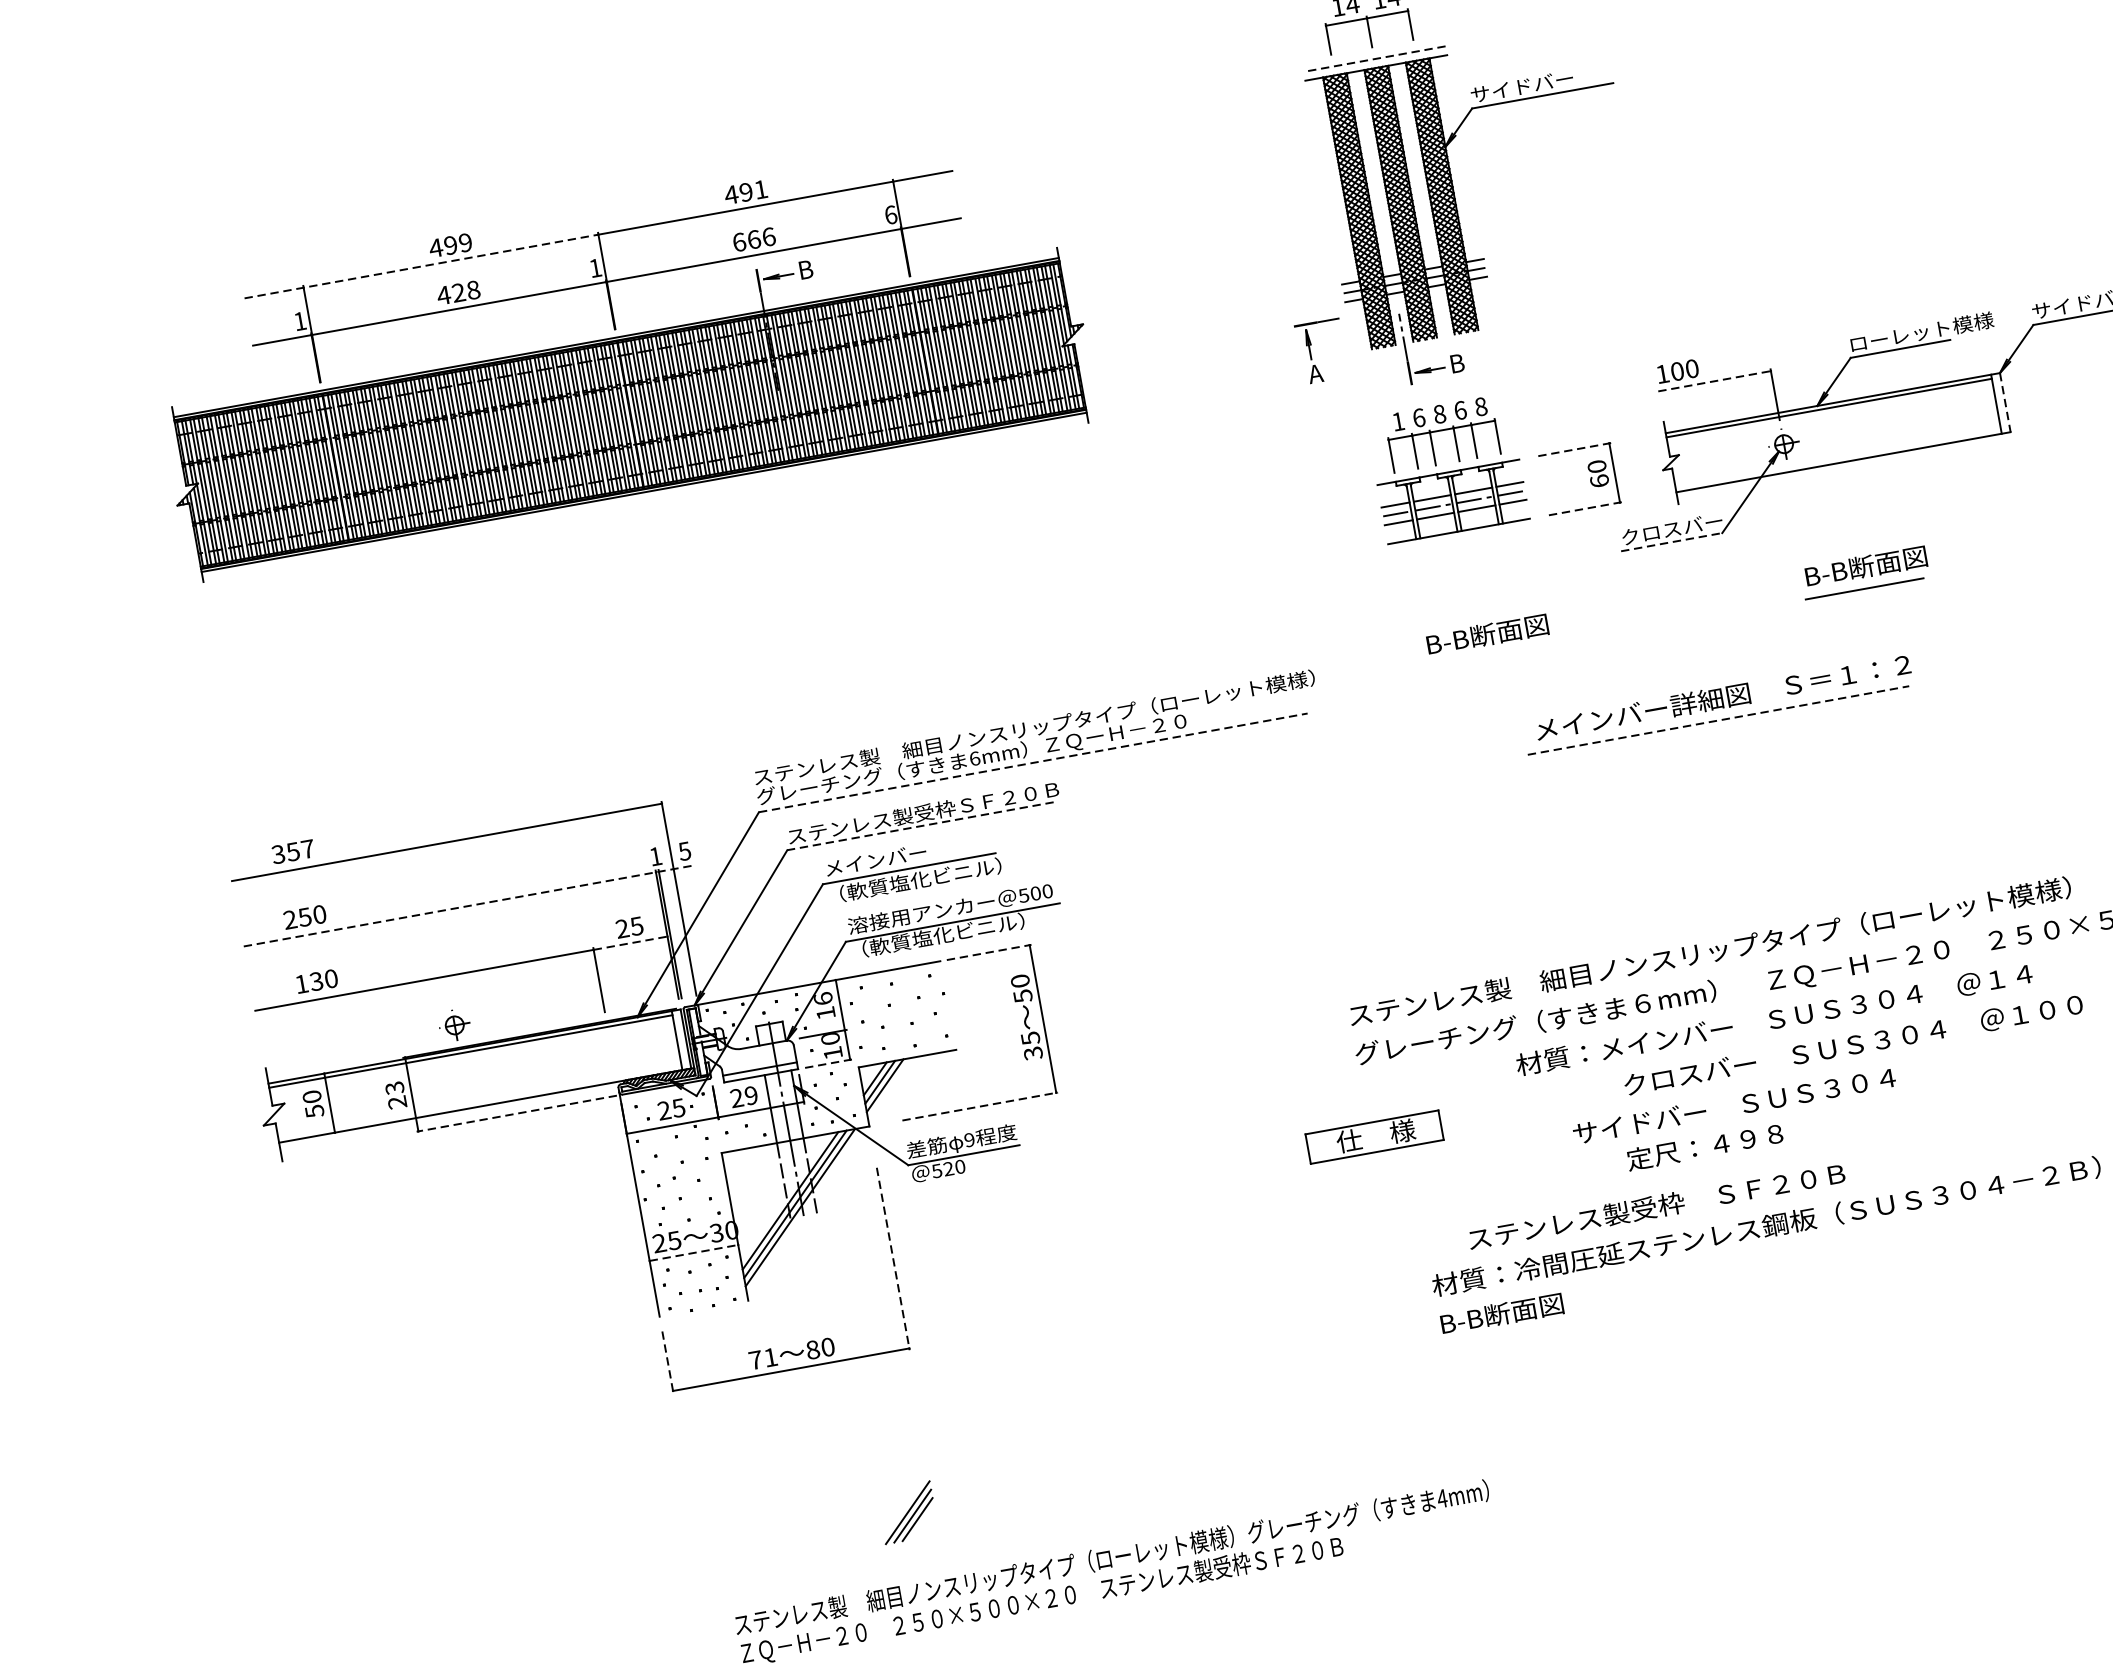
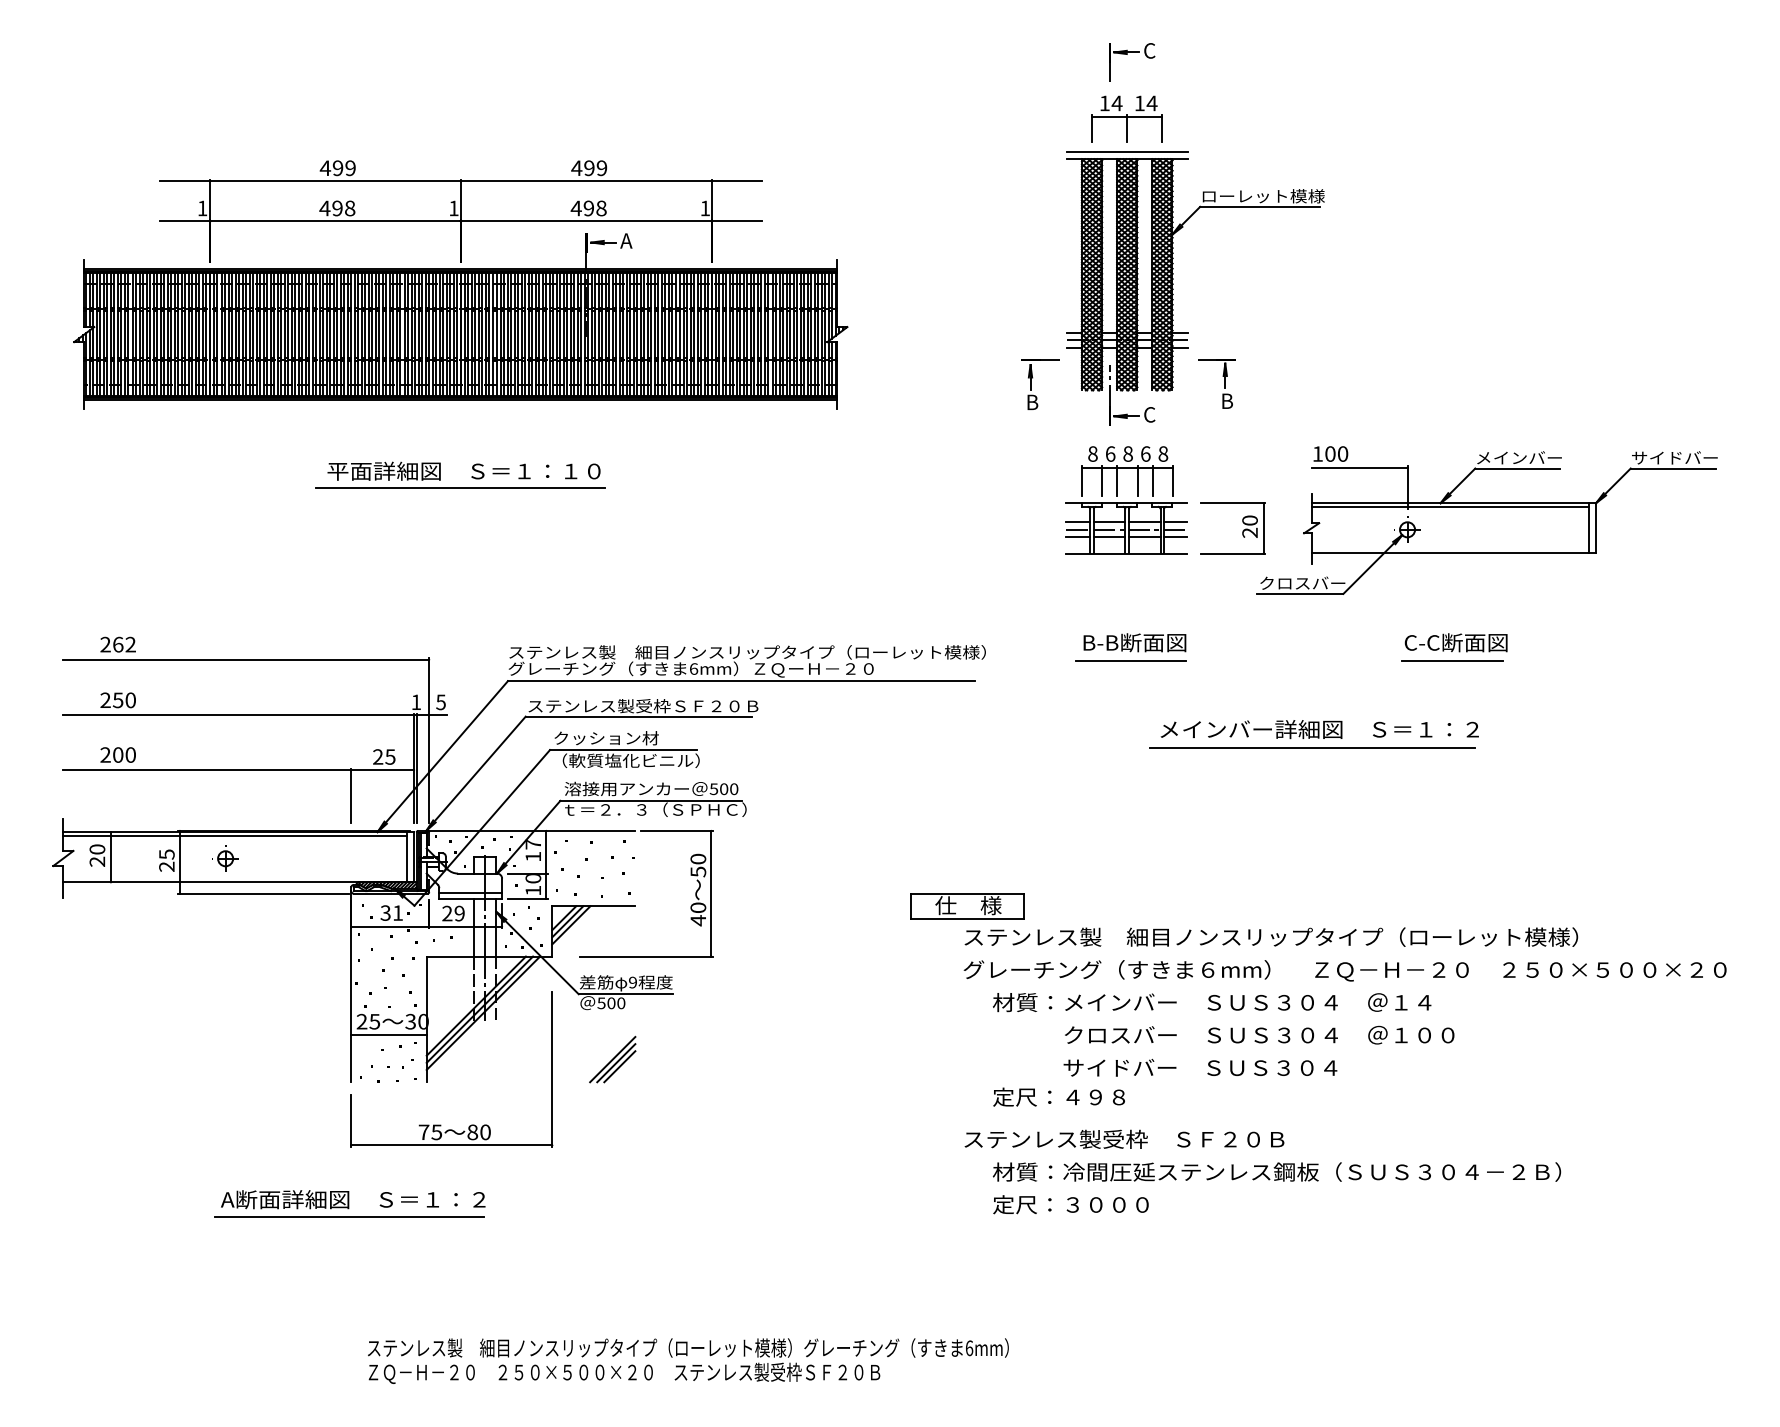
line: (1373, 59) -> (1126, 151), dashed -> solid
text: (1543, 83) -> (1262, 196), サイドバー -> ローレット模様
text: (760, 190) -> (601, 168), 491 -> 499
text: (891, 215) -> (705, 208), 6 -> 1
text: (753, 239) -> (588, 208), 666 -> 498
line: (421, 266) -> (310, 181), dashed -> solid
text: (805, 269) -> (626, 240), B -> A
text: (458, 292) -> (337, 208), 428 -> 498
part: (1538, 310) -> (1224, 383), added
text: (1921, 331) -> (1537, 457), ローレット模様 -> メインバー
text: (1456, 363) -> (1149, 414), B -> C
text: (1315, 374) -> (1031, 402), A -> B
line: (1714, 381) -> (1359, 467), dashed -> solid
line: (2005, 402) -> (1596, 528), dashed -> solid
text: (1397, 421) -> (1092, 453), 1 -> 8
line: (1572, 450) -> (1232, 503), dashed -> solid
text: (1598, 480) -> (1249, 532), 60 -> 20
line: (1583, 509) -> (1232, 553), dashed -> solid
line: (1671, 541) -> (1300, 593), dashed -> solid
text: (1865, 566) -> (1456, 642), B-B断面図 -> C-C断面図
part: (672, 579) -> (471, 476), added
line: (1486, 657) -> (1130, 661), added
line: (1719, 719) -> (1313, 747), dashed -> solid
line: (1033, 763) -> (741, 681), dashed -> solid
line: (919, 826) -> (638, 716), dashed -> solid
text: (292, 851) -> (117, 644), 357 -> 262
text: (886, 858) -> (606, 738), メインバー -> クッション材
line: (469, 905) -> (255, 715), dashed -> solid
text: (959, 931) -> (655, 809), （軟質塩化ビニル） -> ｔ＝２．３（ＳＰＨＣ）
line: (631, 943) -> (383, 770), dashed -> solid
line: (989, 951) -> (677, 830), dashed -> solid
text: (308, 982) -> (111, 754), 130 -> 200
text: (823, 998) -> (533, 844), 16 -> 17
text: (1774, 1019) -> (1212, 1002), moved
part: (454, 1025) -> (225, 858), moved
text: (1853, 1044) -> (1259, 1034), moved
text: (1032, 1046) -> (698, 914), 35 -> 40
line: (827, 1063) -> (527, 898), dashed -> solid
text: (394, 1088) -> (166, 854), 23 -> 25
text: (1734, 1105) -> (1200, 1067), moved
line: (981, 1106) -> (647, 956), dashed -> solid
text: (671, 1108) -> (391, 912), 25 -> 31
text: (314, 1110) -> (97, 861), 50 -> 20
line: (516, 1113) -> (263, 893), dashed -> solid
part: (1374, 1137) -> (967, 906), moved
text: (1704, 1146) -> (1058, 1096), moved
text: (948, 1169) -> (611, 1003), 520 -> 500
text: (1656, 1205) -> (1124, 1138), moved
line: (694, 1252) -> (389, 1034), dashed -> solid
line: (893, 1259) -> (552, 1069), dashed -> solid
text: (1530, 1308) -> (1070, 1204), B-B断面図 -> 定尺：３０００
text: (770, 1357) -> (436, 1132), 71 -> 75
line: (668, 1362) -> (351, 1121), dashed -> solid
part: (683, 1459) -> (349, 1203), added
text: (1442, 1498) -> (969, 1348), 4mm -> 6mm
part: (907, 1512) -> (612, 1059), moved

